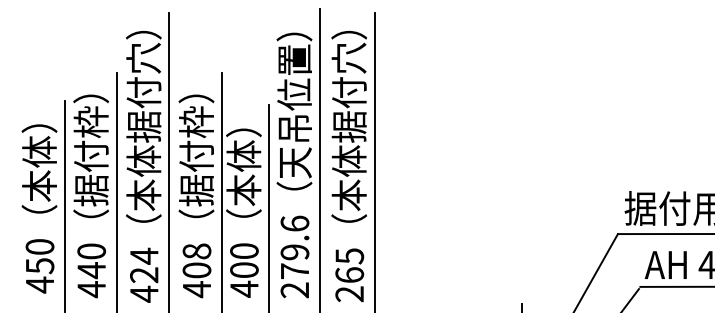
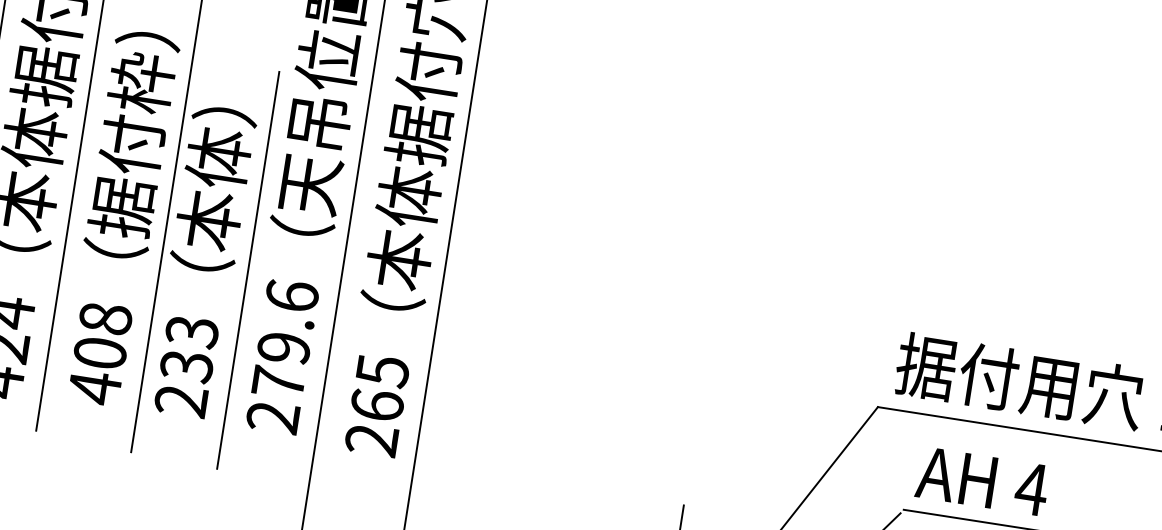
text: (244, 270) -> (186, 366), 400 -> 233

